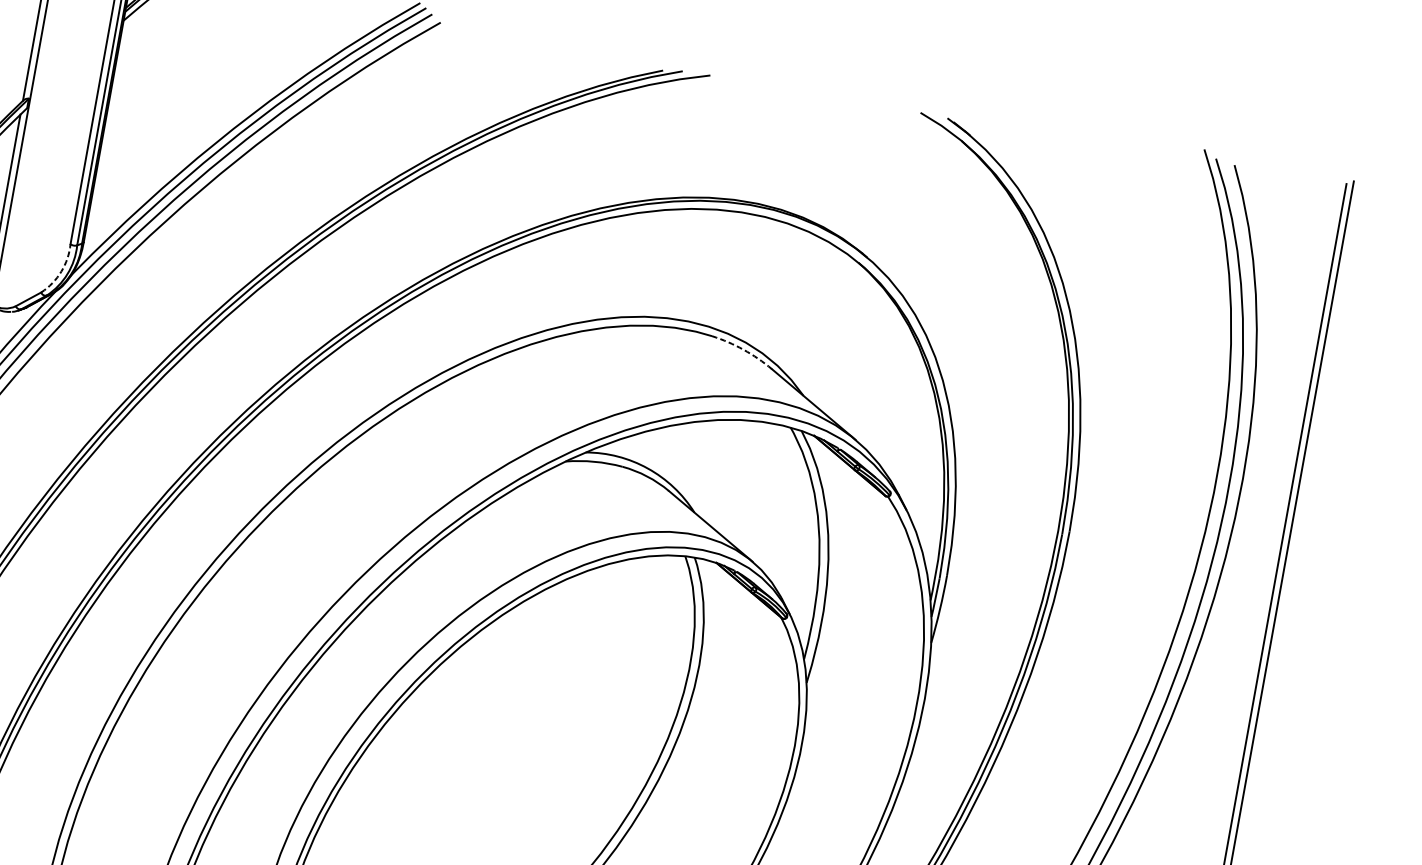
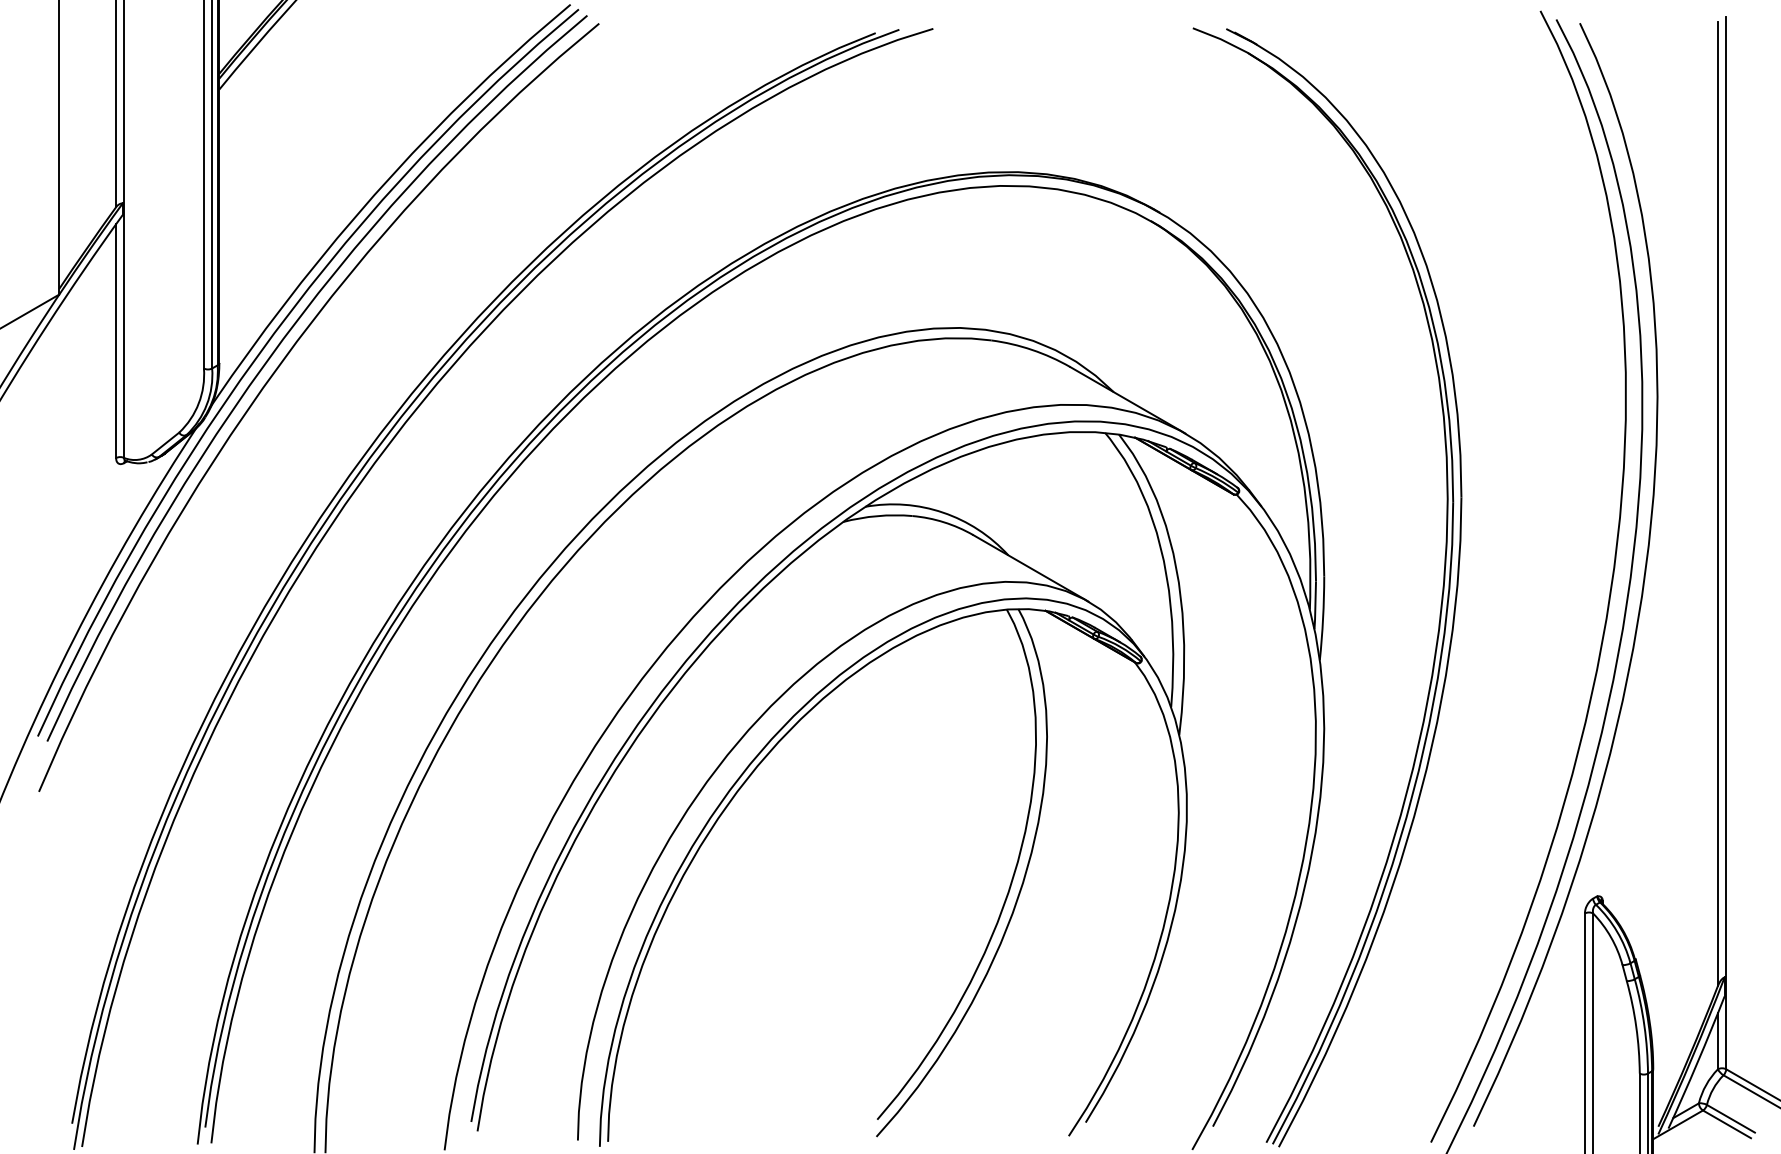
arc: (61, 271) -> (198, 403), dashed -> solid
arc: (743, 349) -> (1032, 349), dashed -> solid

